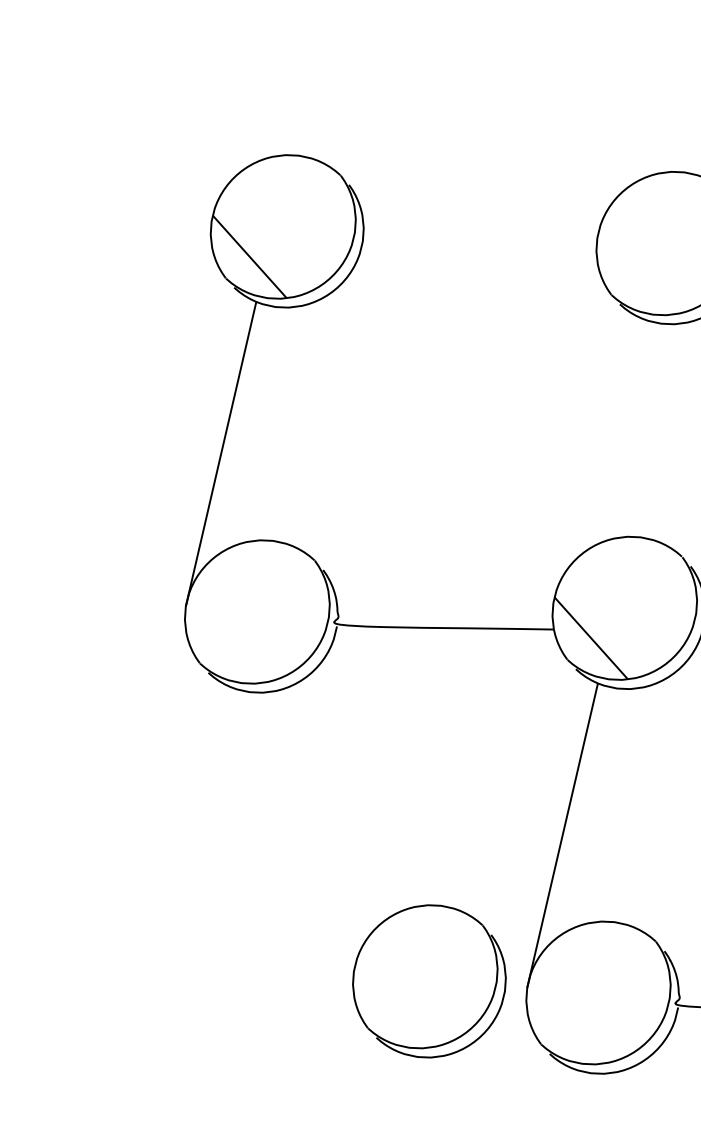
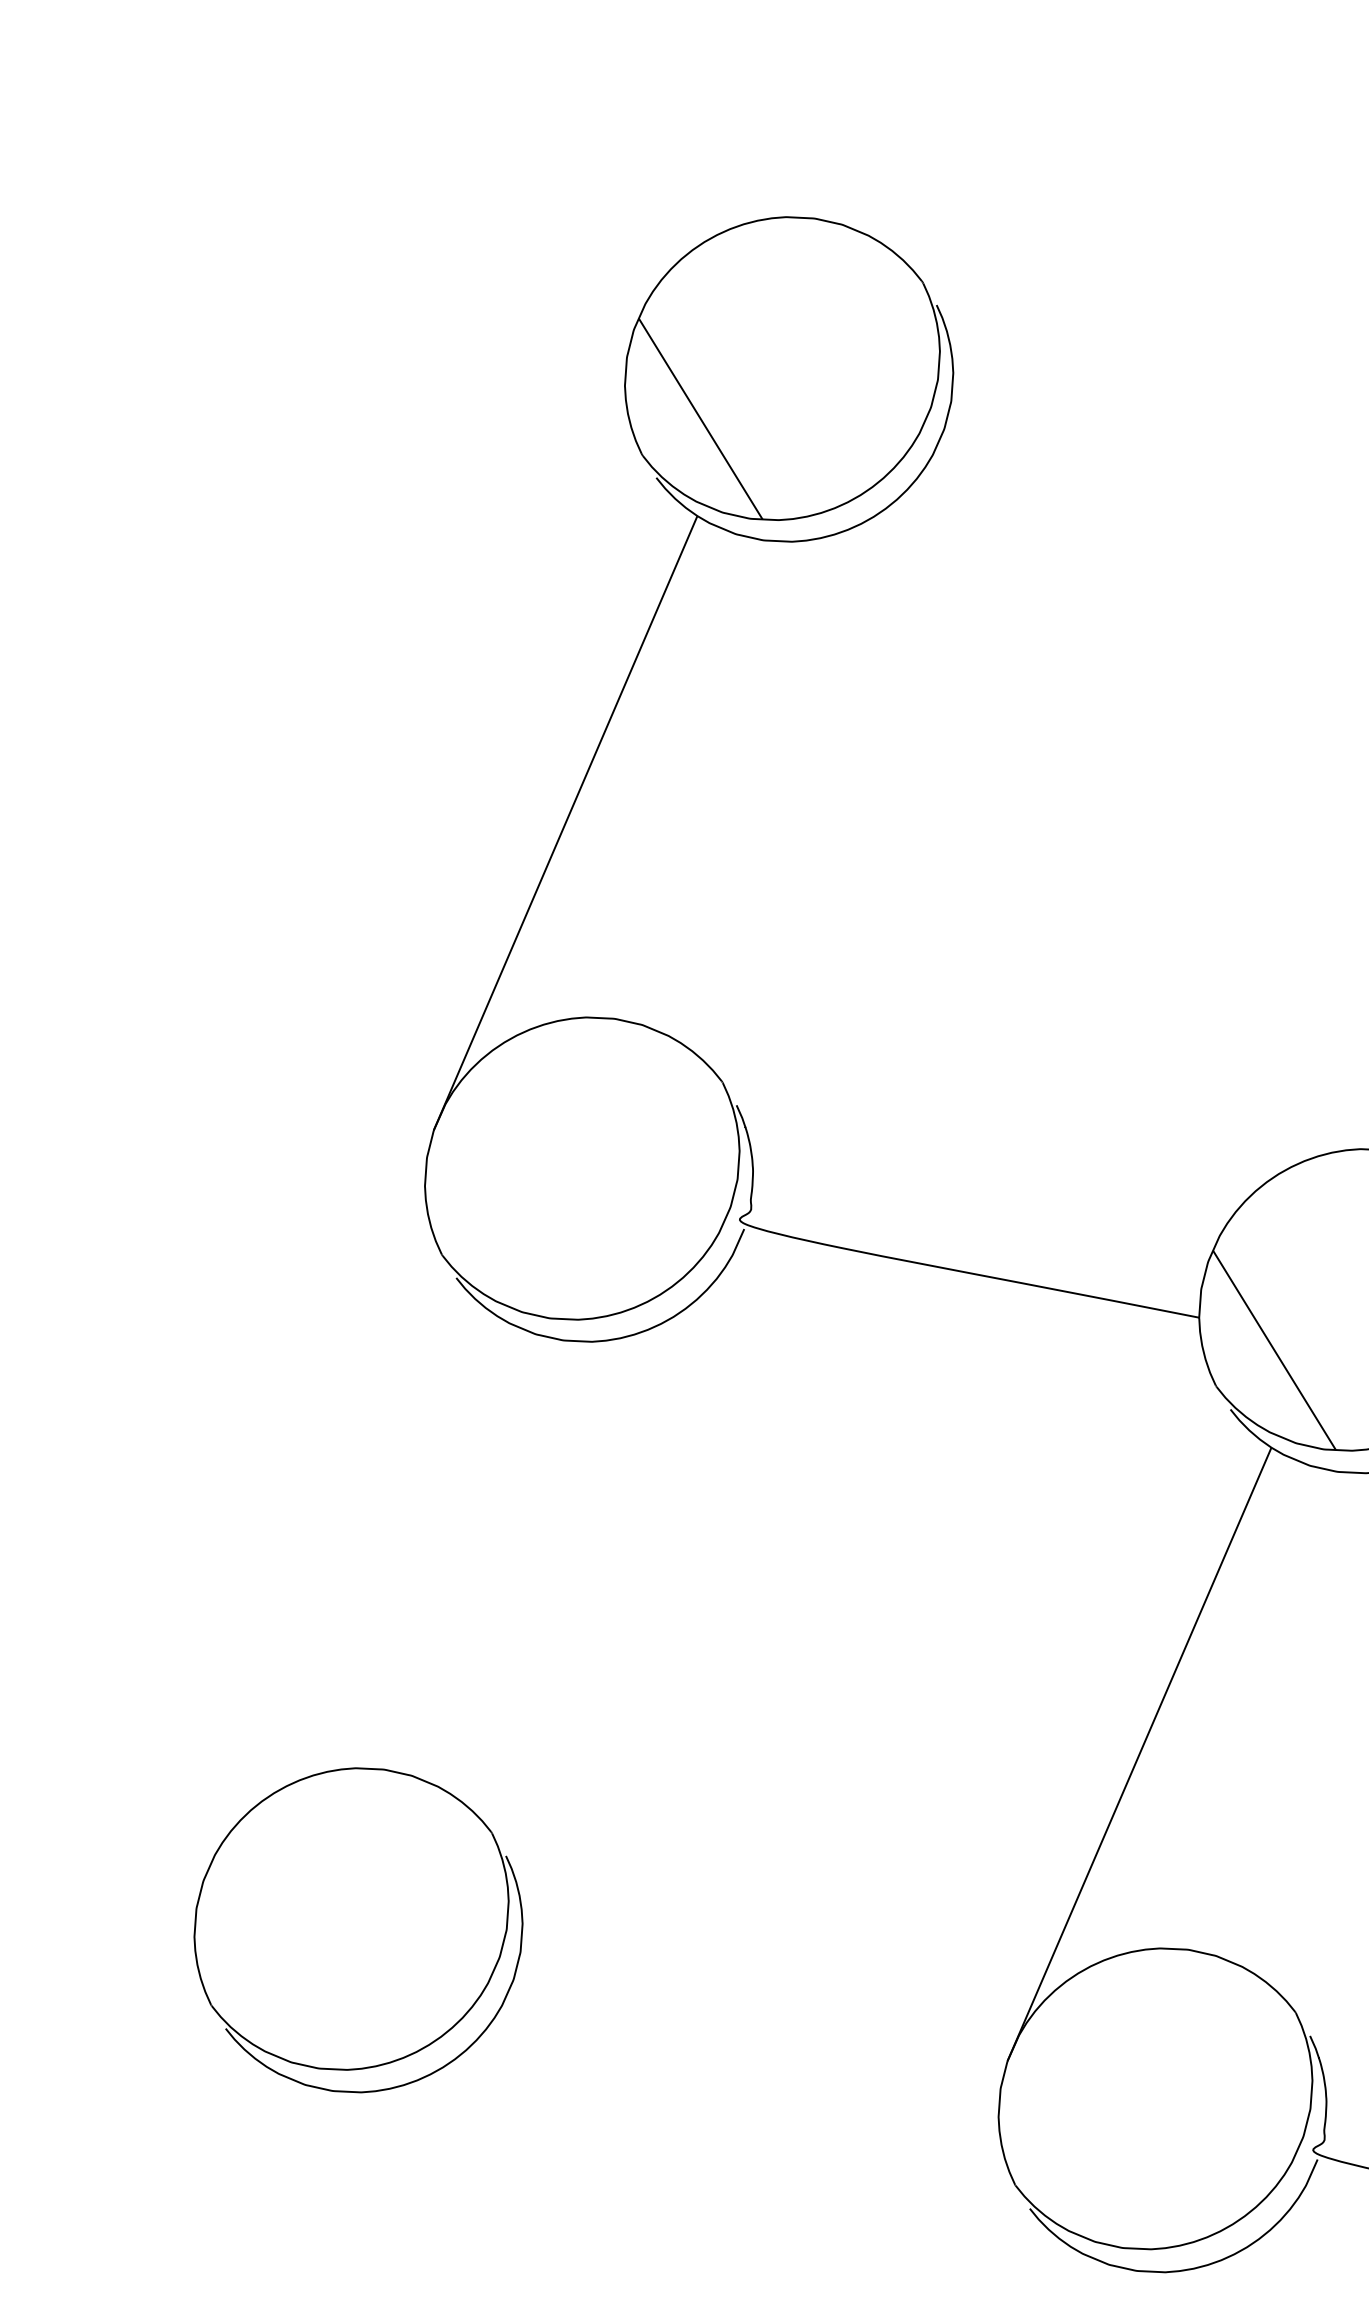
part: (429, 981) -> (358, 1930), moved

